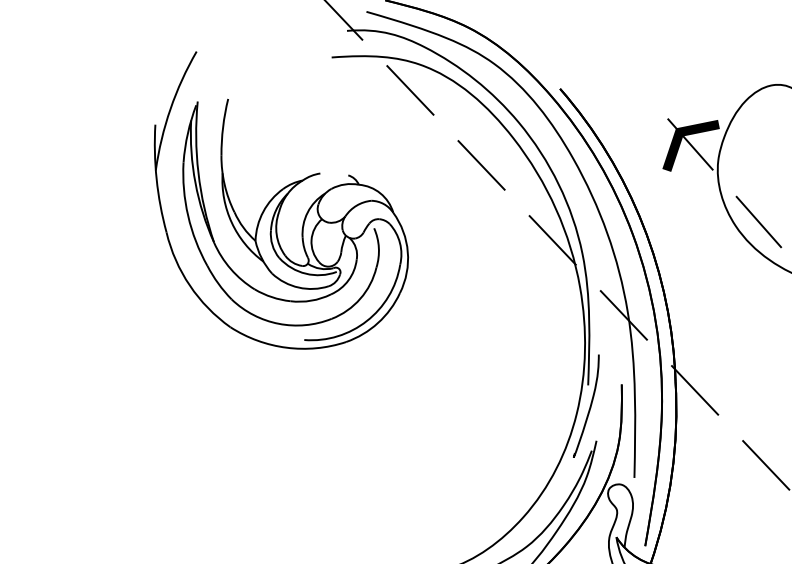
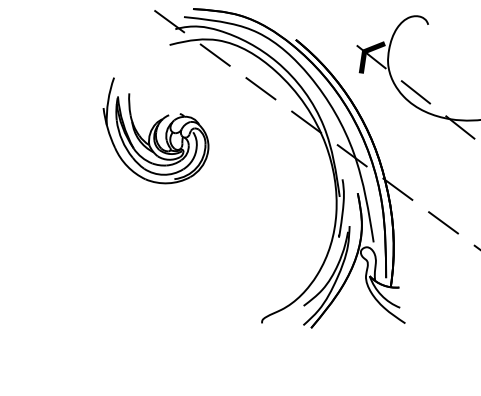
part: (278, 206) -> (155, 130), size x0.7

